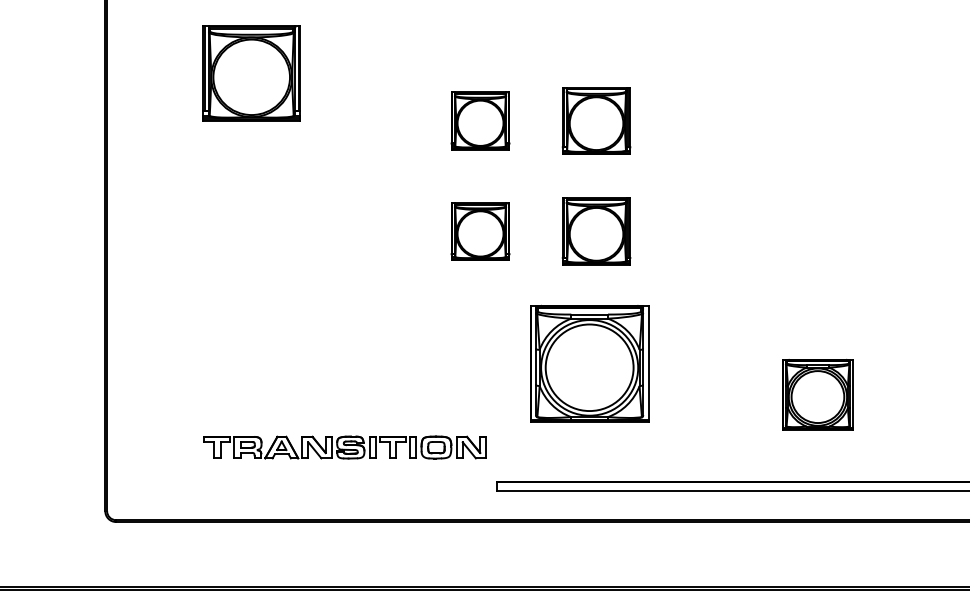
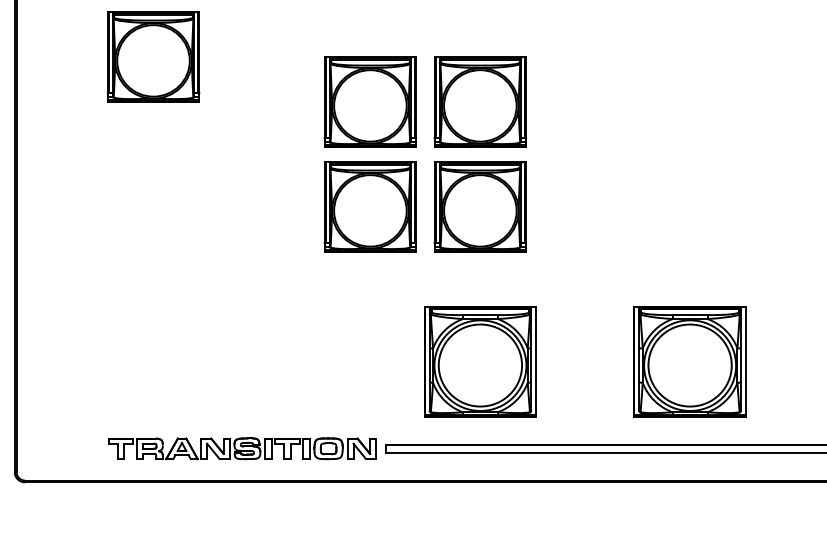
part: (480, 120) -> (370, 101), size x1.67
part: (596, 120) -> (480, 101), size x1.43
part: (480, 231) -> (370, 207), size x1.67
part: (596, 231) -> (480, 207), size x1.43
part: (589, 363) -> (480, 361), moved
part: (817, 394) -> (689, 361), size x1.67
part: (344, 447) -> (241, 448), moved

